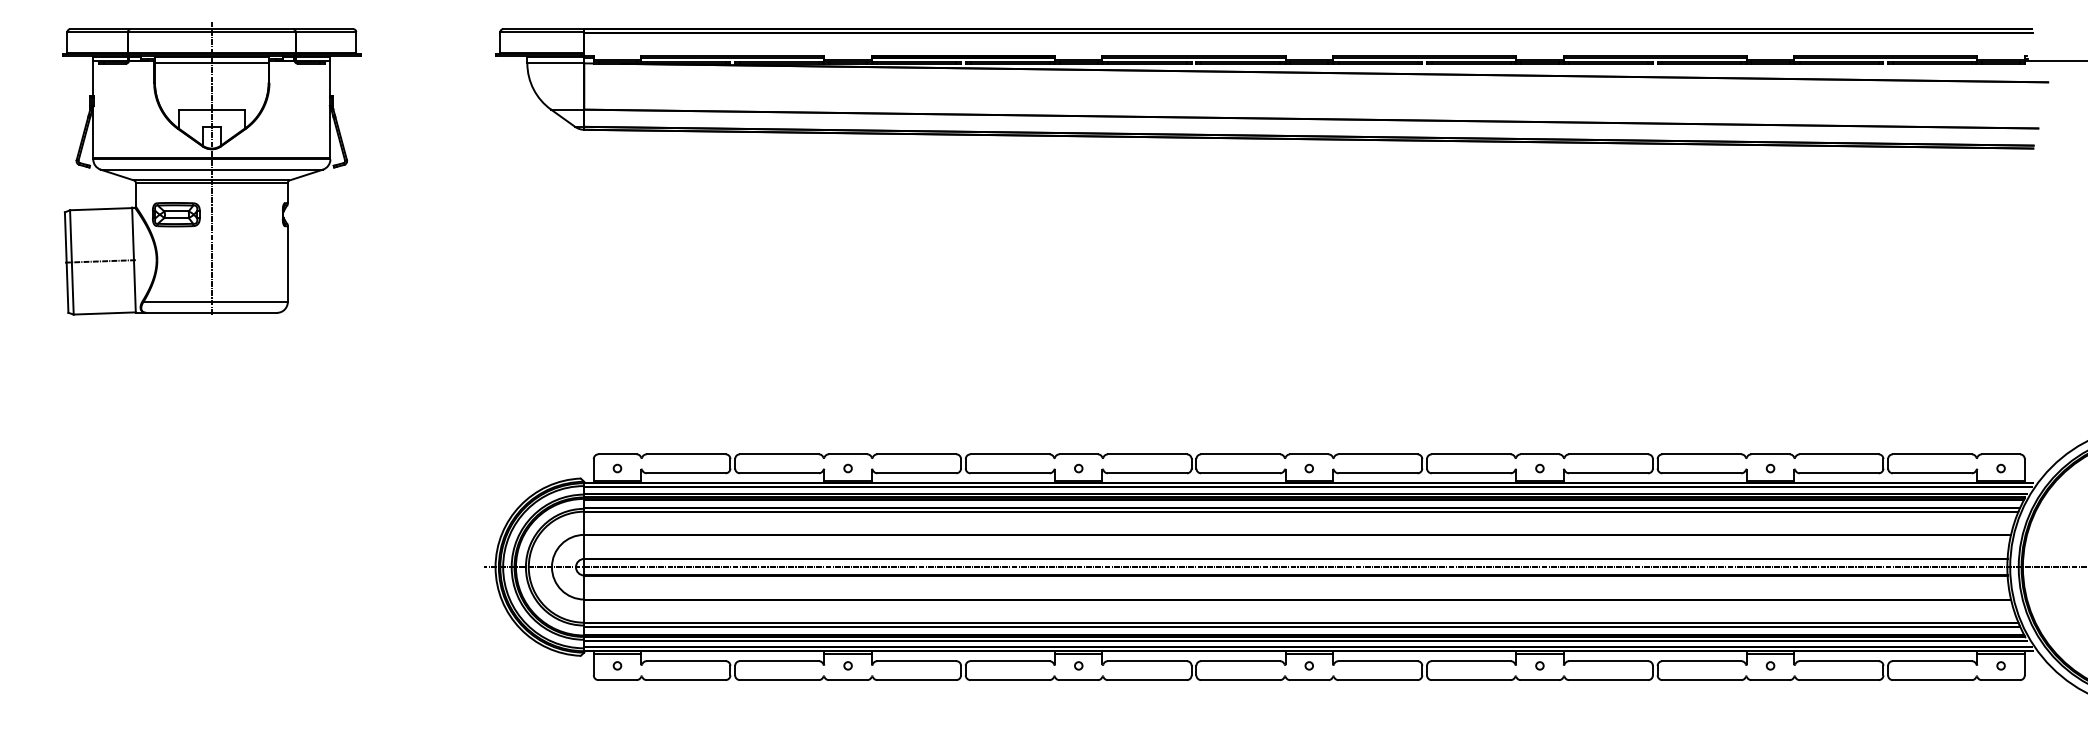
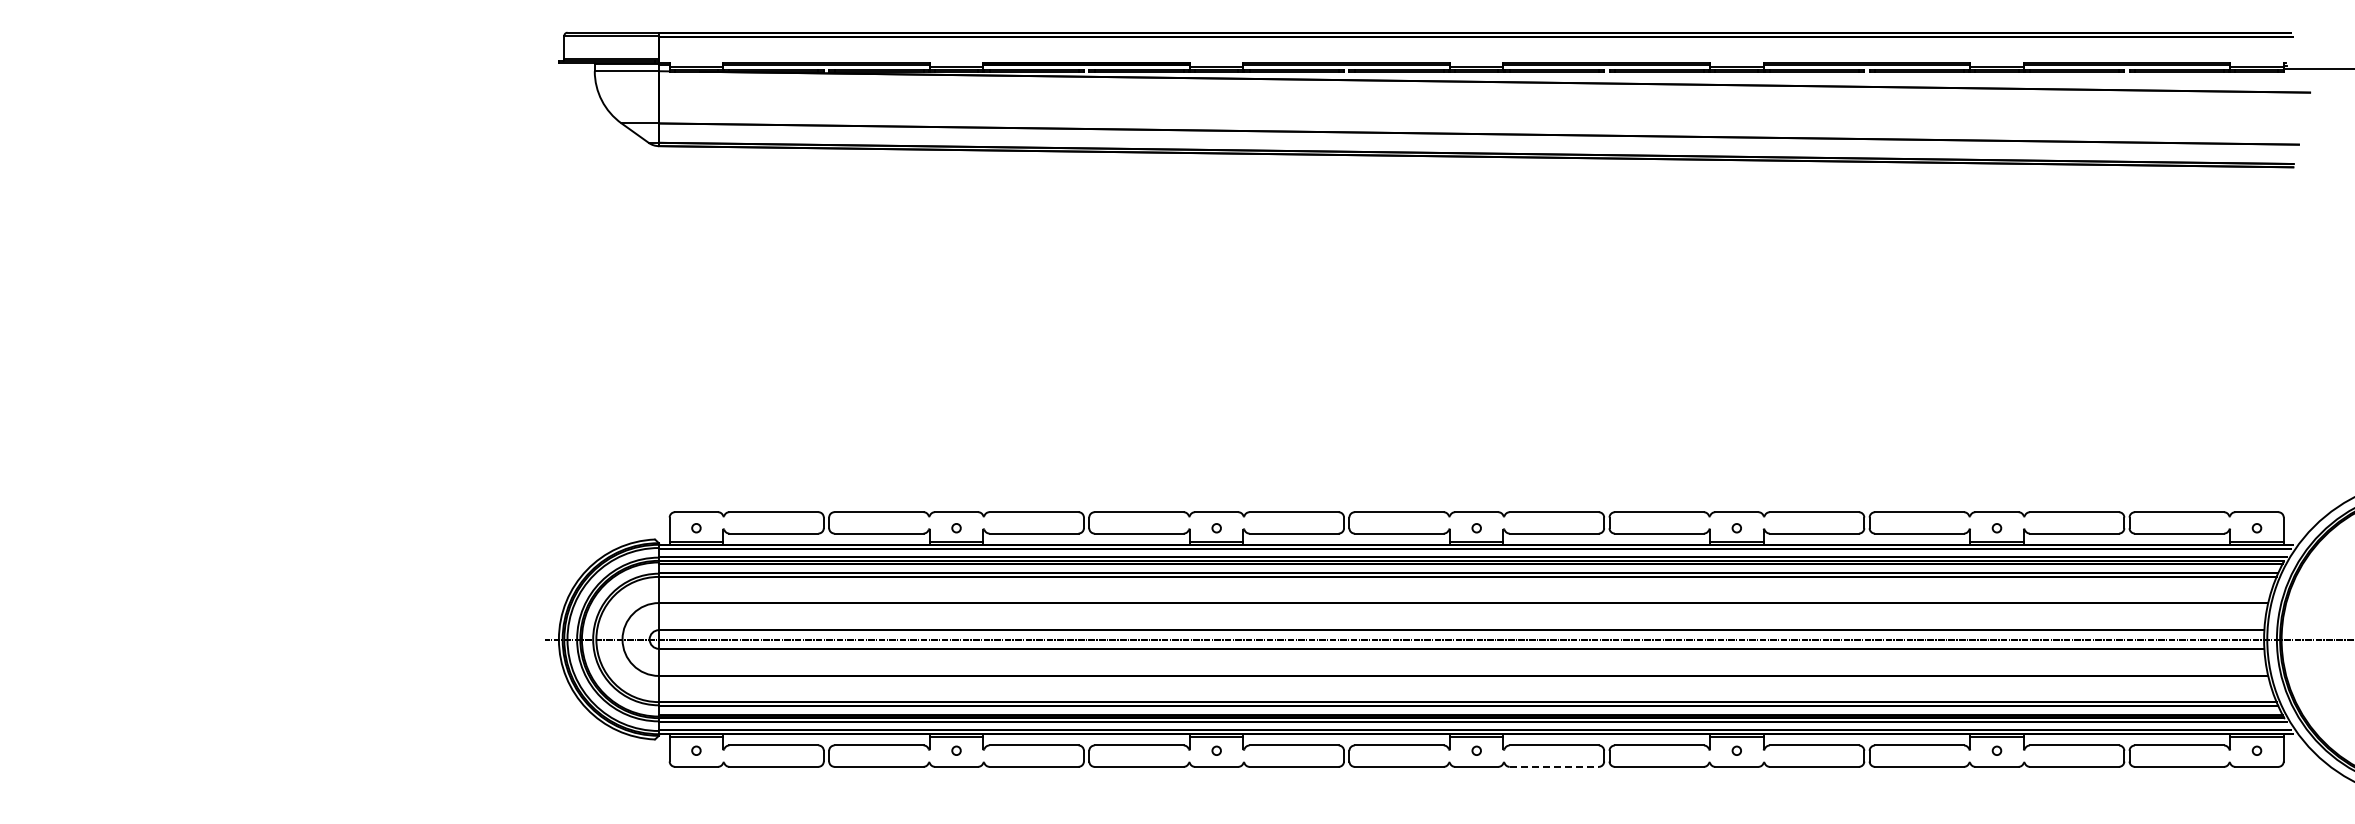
part: (211, 169) -> (238, 190), removed
line: (1378, 679) -> (1554, 766), solid -> dashed

